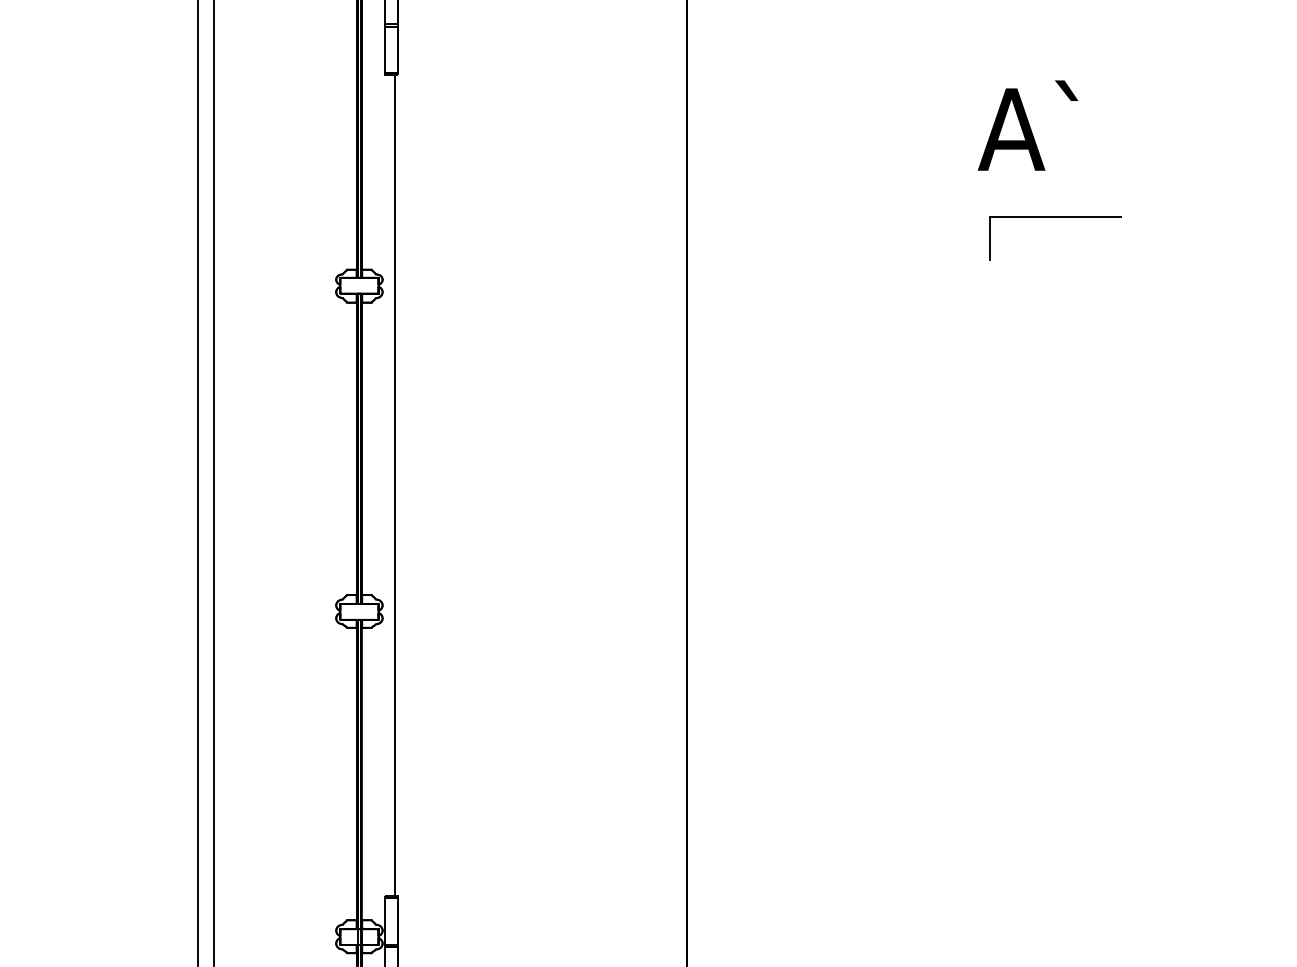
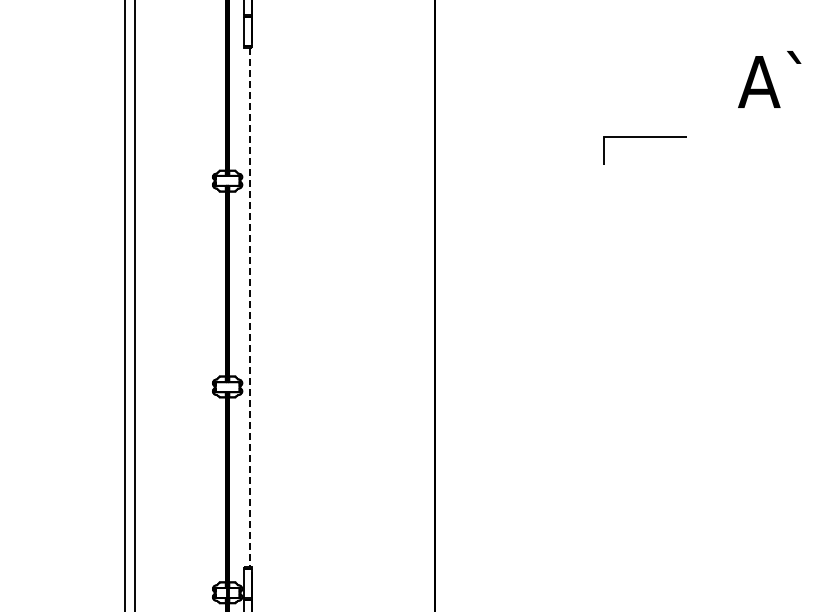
text: (1027, 125) -> (769, 79), moved
curve: (1054, 217) -> (644, 137), moved
line: (395, 485) -> (250, 307), solid -> dashed

